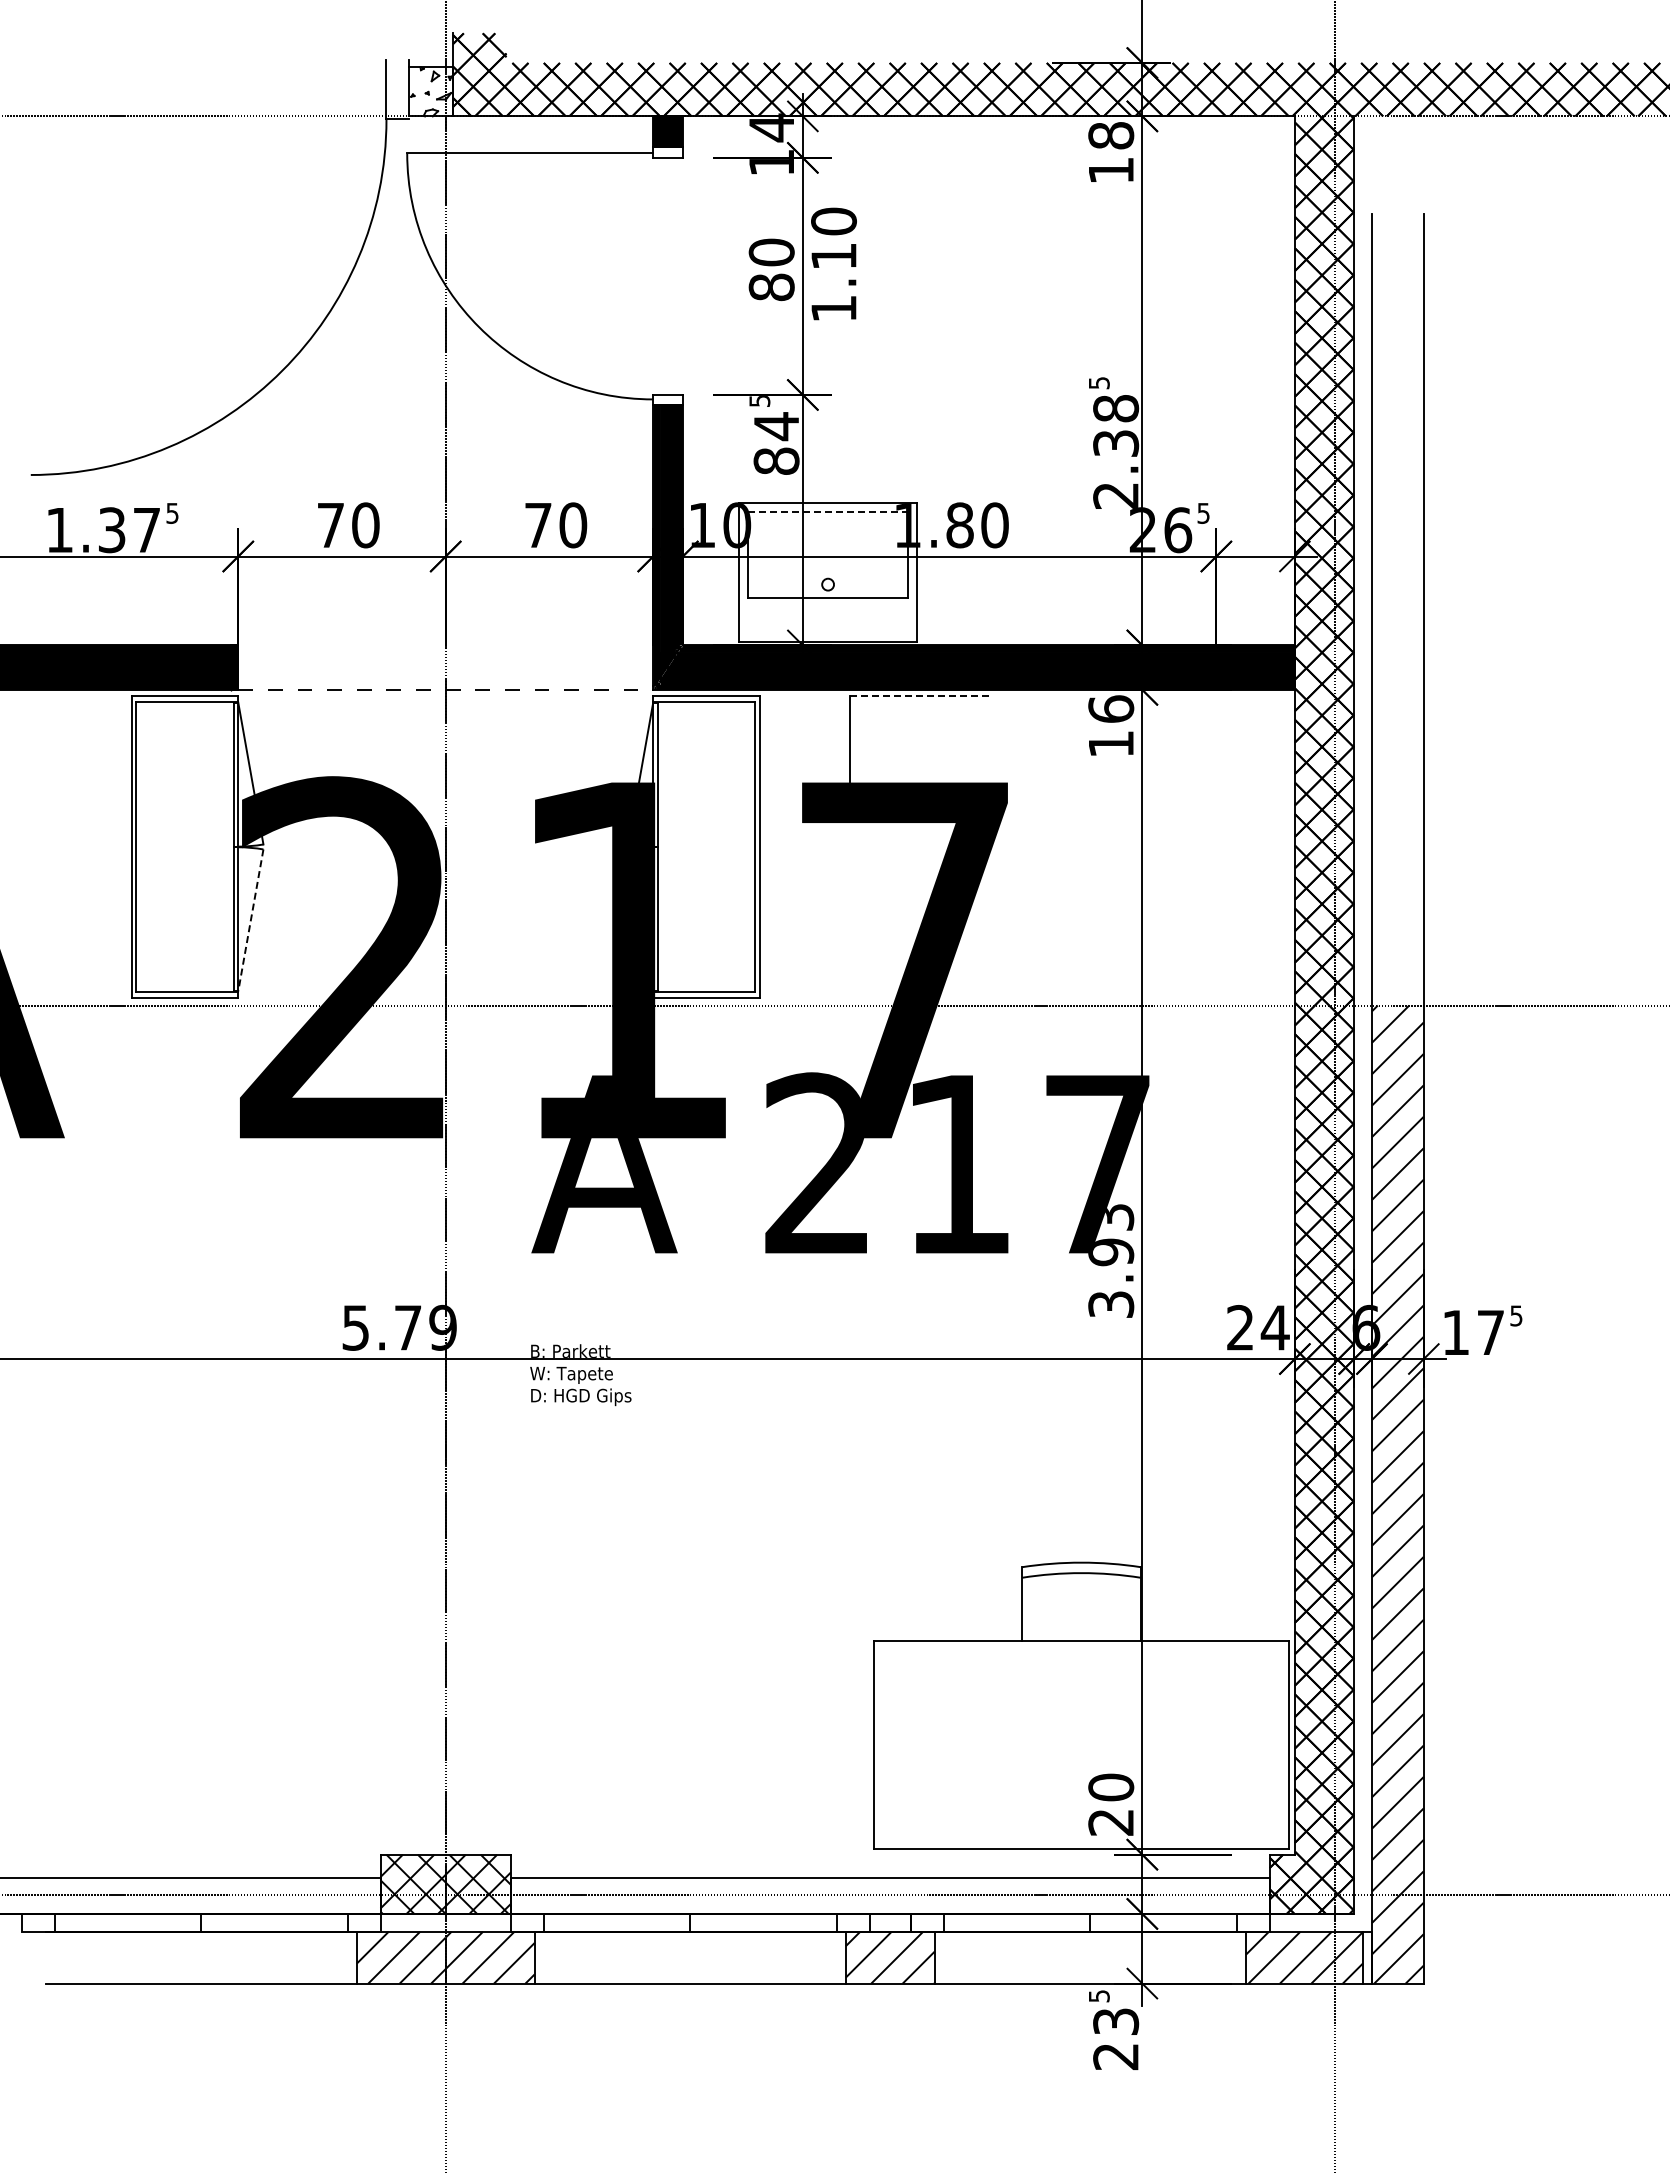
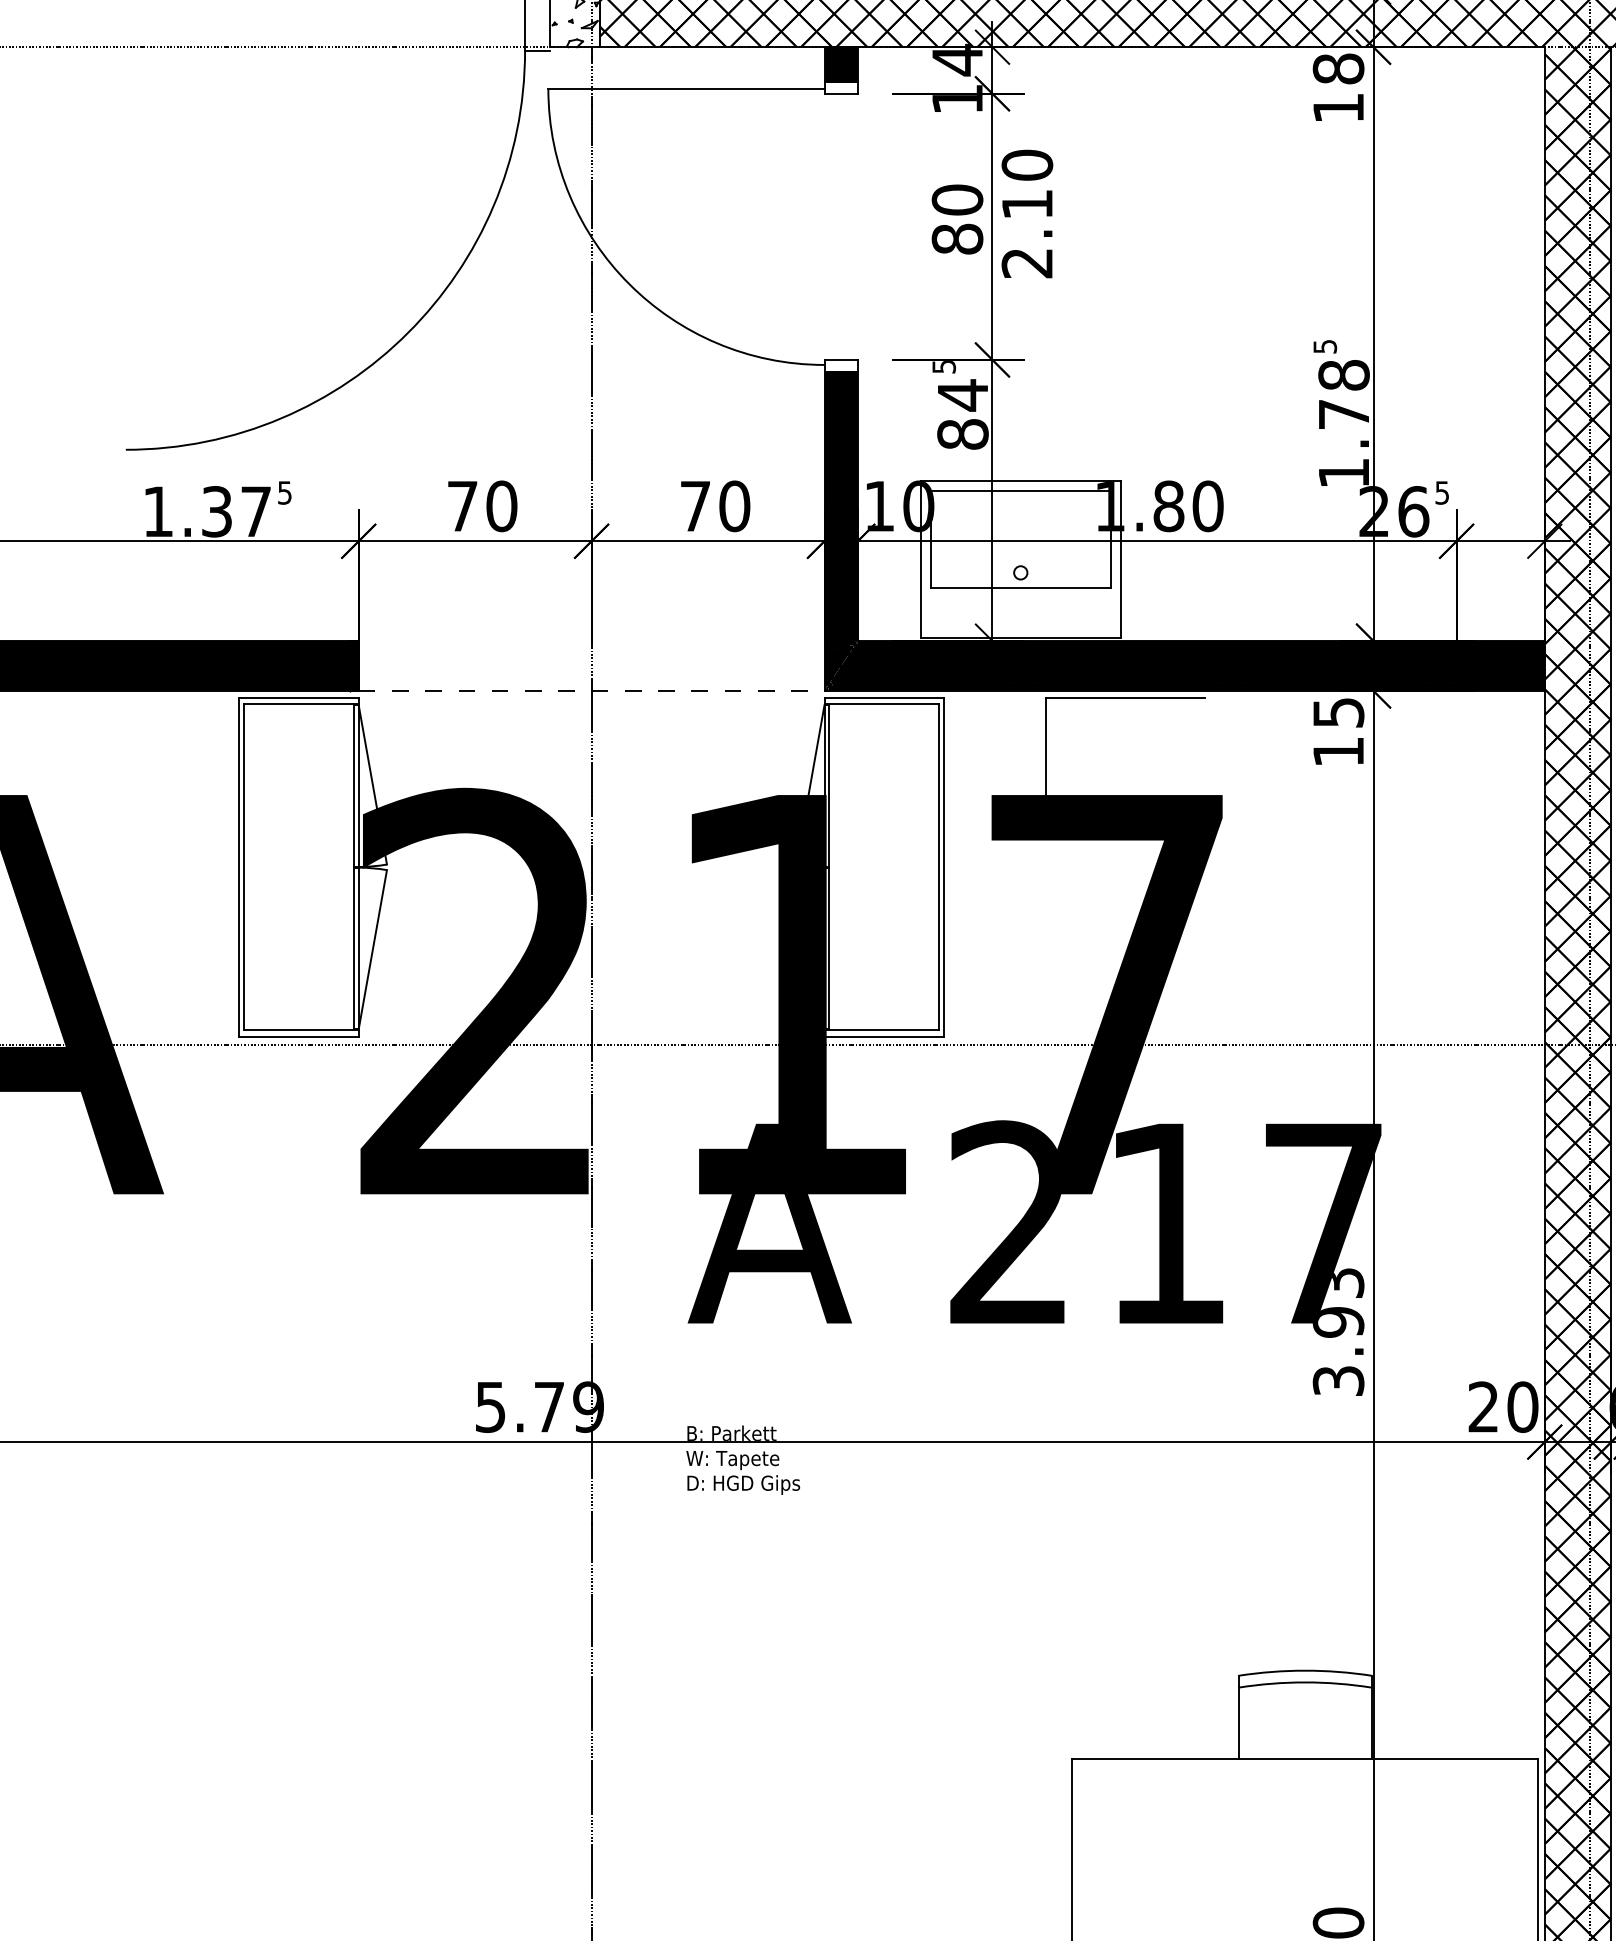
text: (833, 309) -> (1026, 264), 1.10 -> 2.10
text: (1116, 469) -> (1344, 443), 2.38 -> 1.78
line: (828, 512) -> (1021, 491), dashed -> solid
line: (921, 695) -> (1125, 697), dashed -> solid
text: (1111, 708) -> (1338, 711), 16 -> 15
line: (250, 920) -> (372, 949), dashed -> solid
text: (1274, 1327) -> (1521, 1406), 24 -> 20

